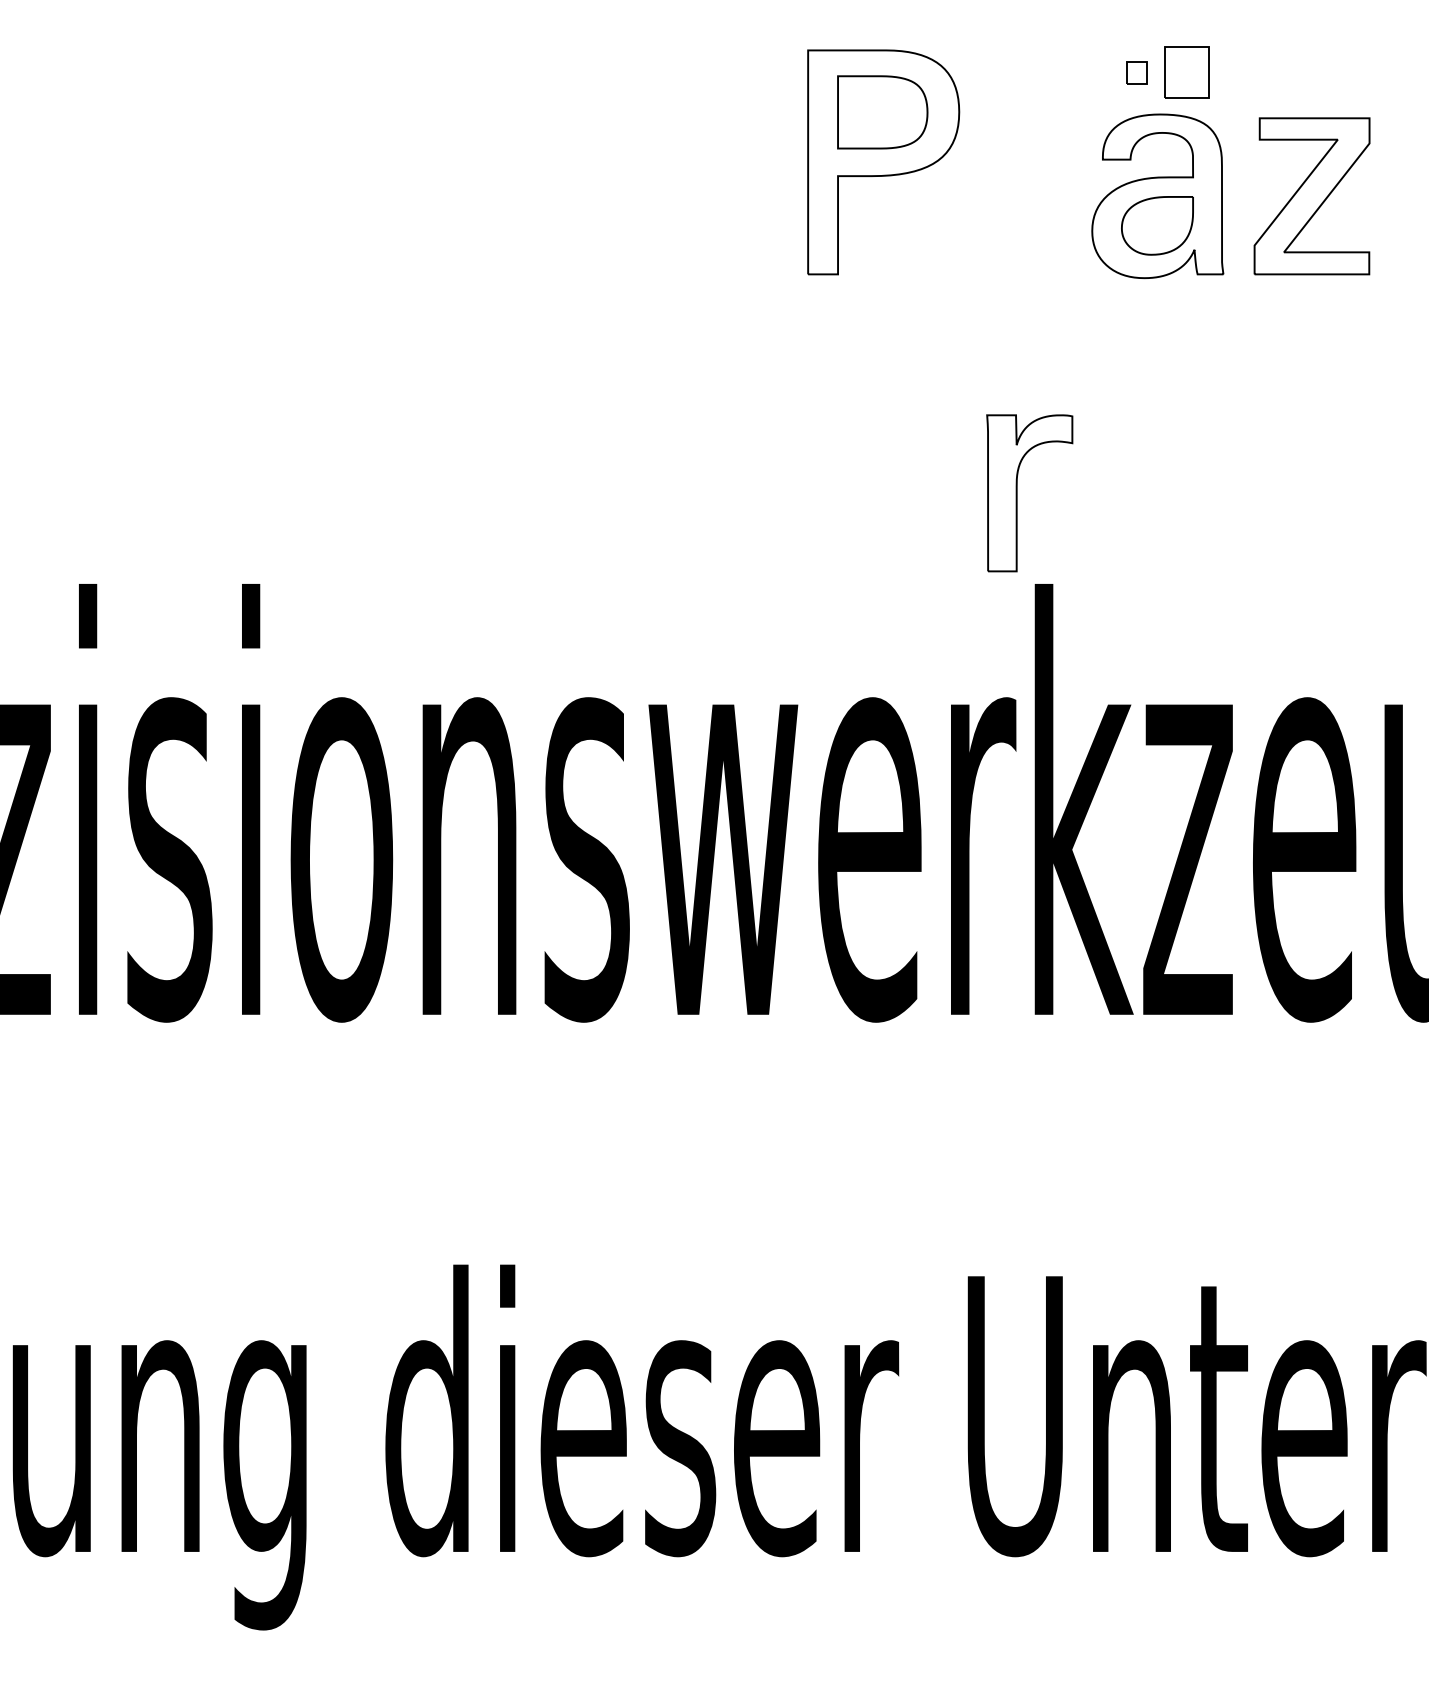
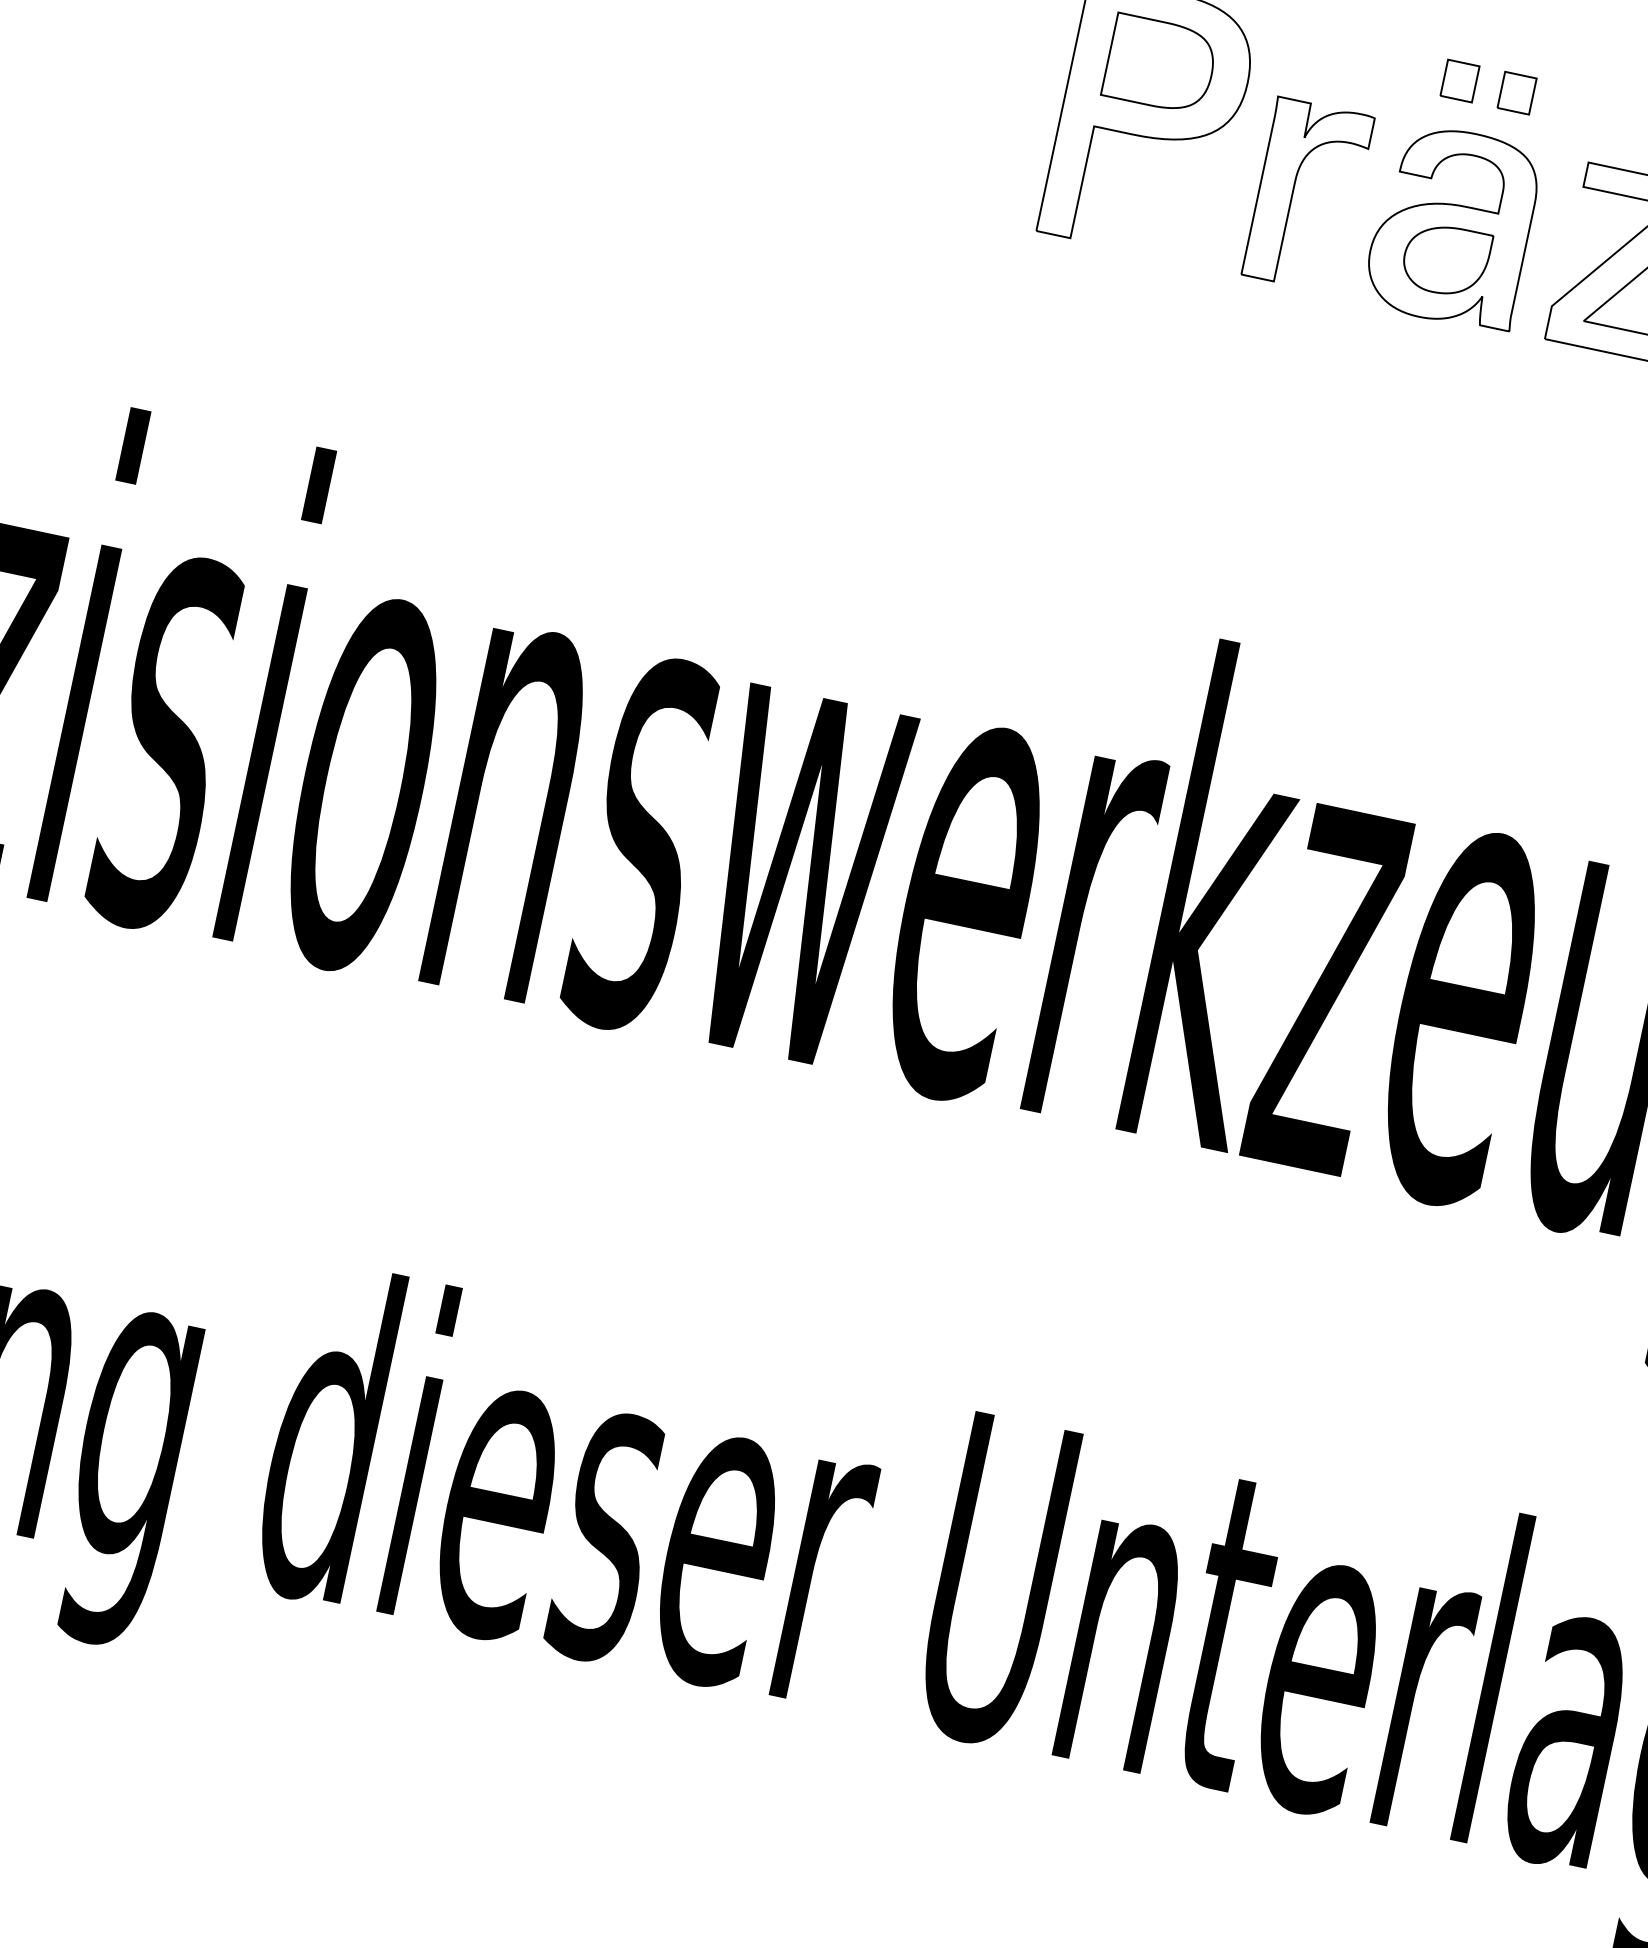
part: (1136, 72) -> (1459, 80), size x1.43
part: (1187, 72) -> (1517, 92), size x0.62
part: (1017, 493) -> (1293, 192), moved

